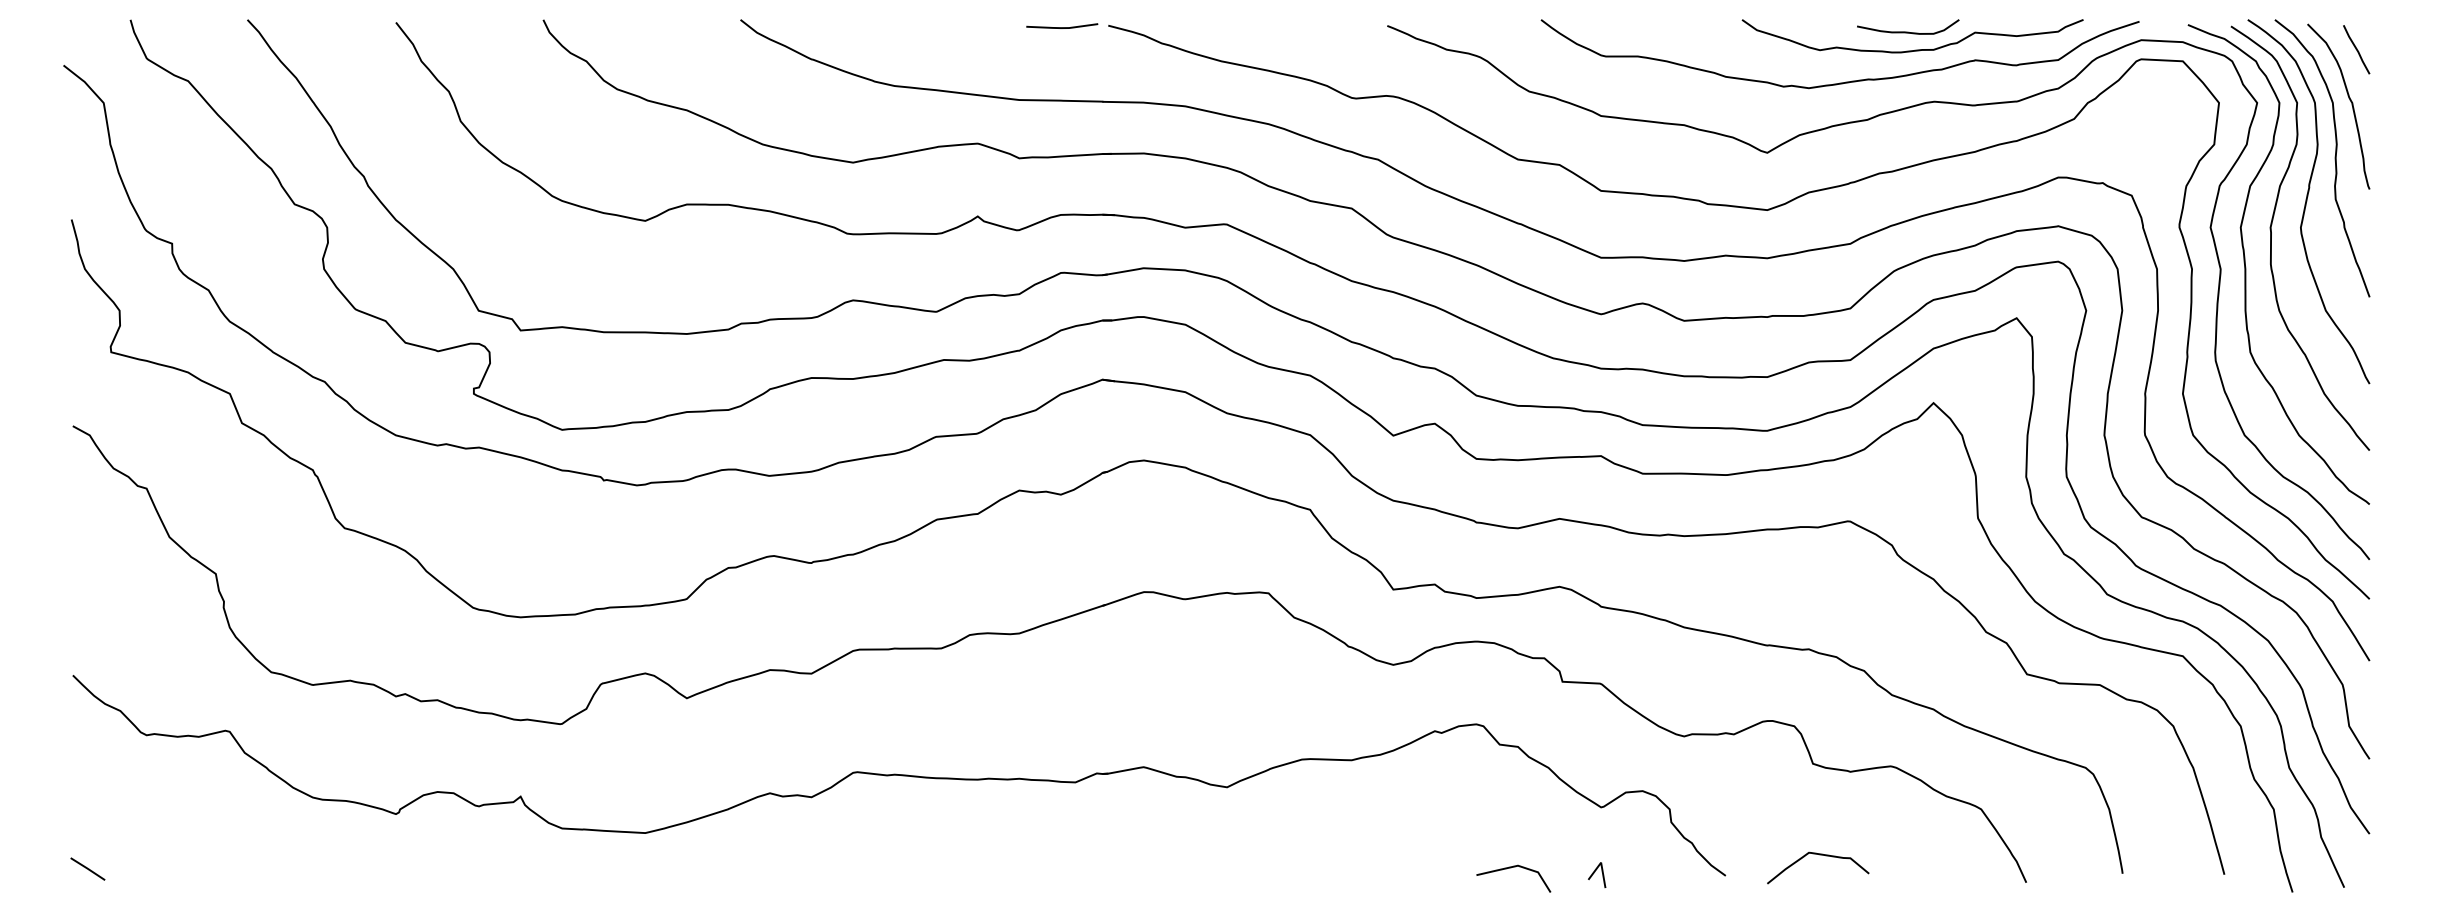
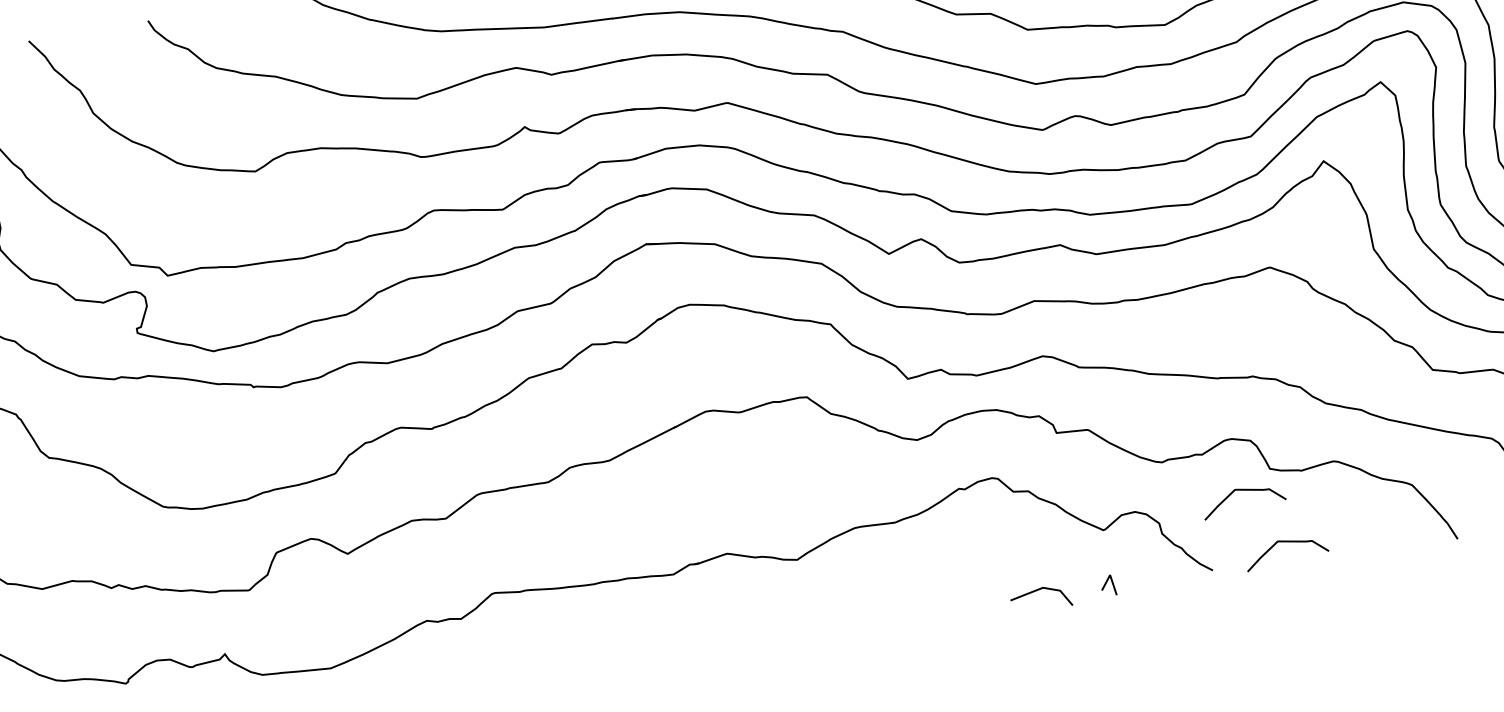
curve: (1777, 785) -> (1243, 490), added

